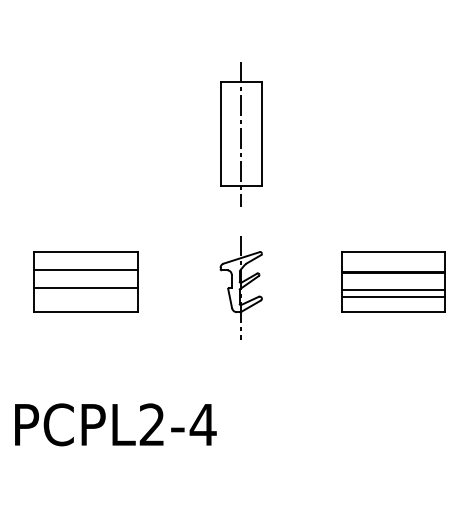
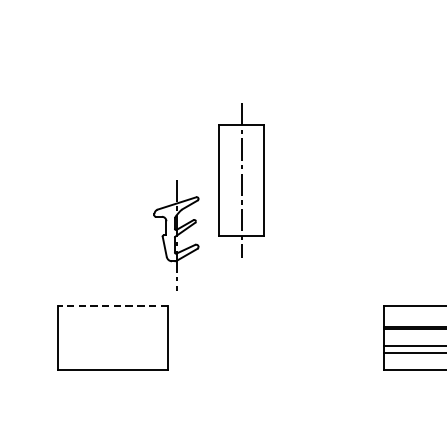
part: (241, 134) -> (241, 180), moved
line: (86, 252) -> (112, 306), solid -> dashed
line: (86, 270) -> (112, 325), removed
line: (86, 287) -> (112, 343), removed
part: (240, 287) -> (175, 234), moved

